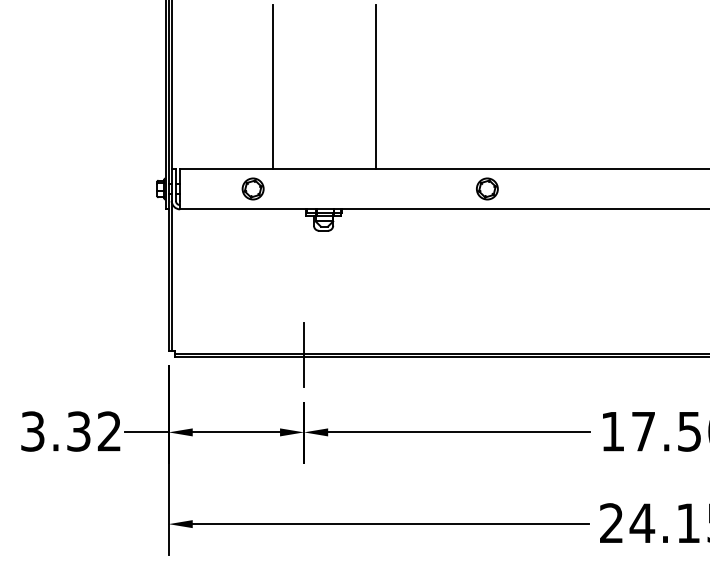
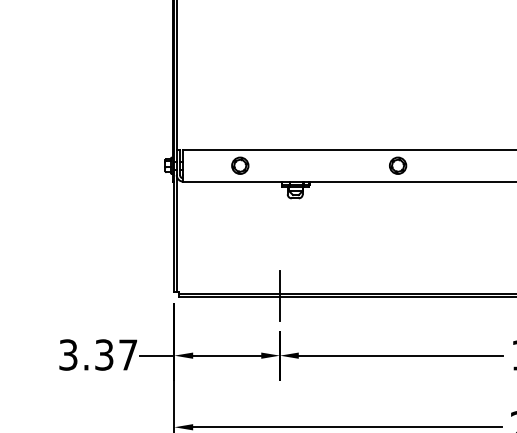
line: (272, 86) -> (255, 85), removed
line: (375, 86) -> (335, 85), removed
part: (487, 188) -> (398, 165), moved
text: (108, 431) -> (127, 354), 3.32 -> 3.37

